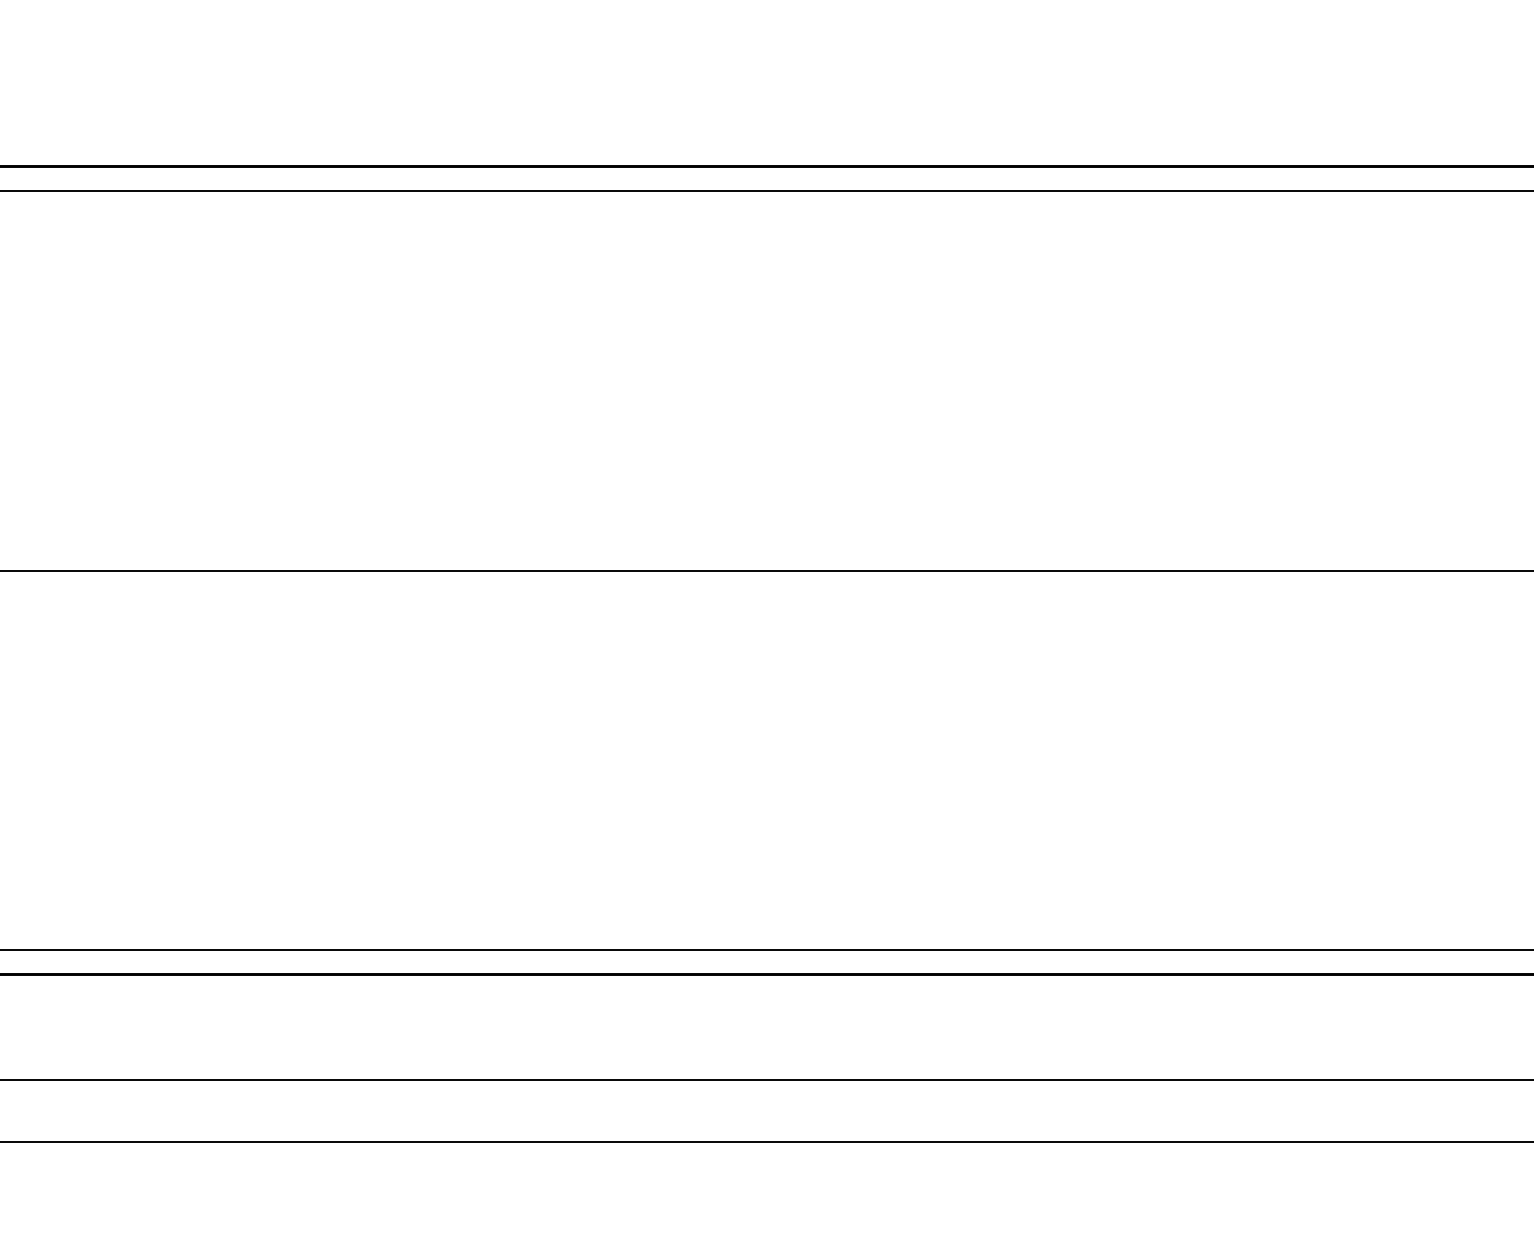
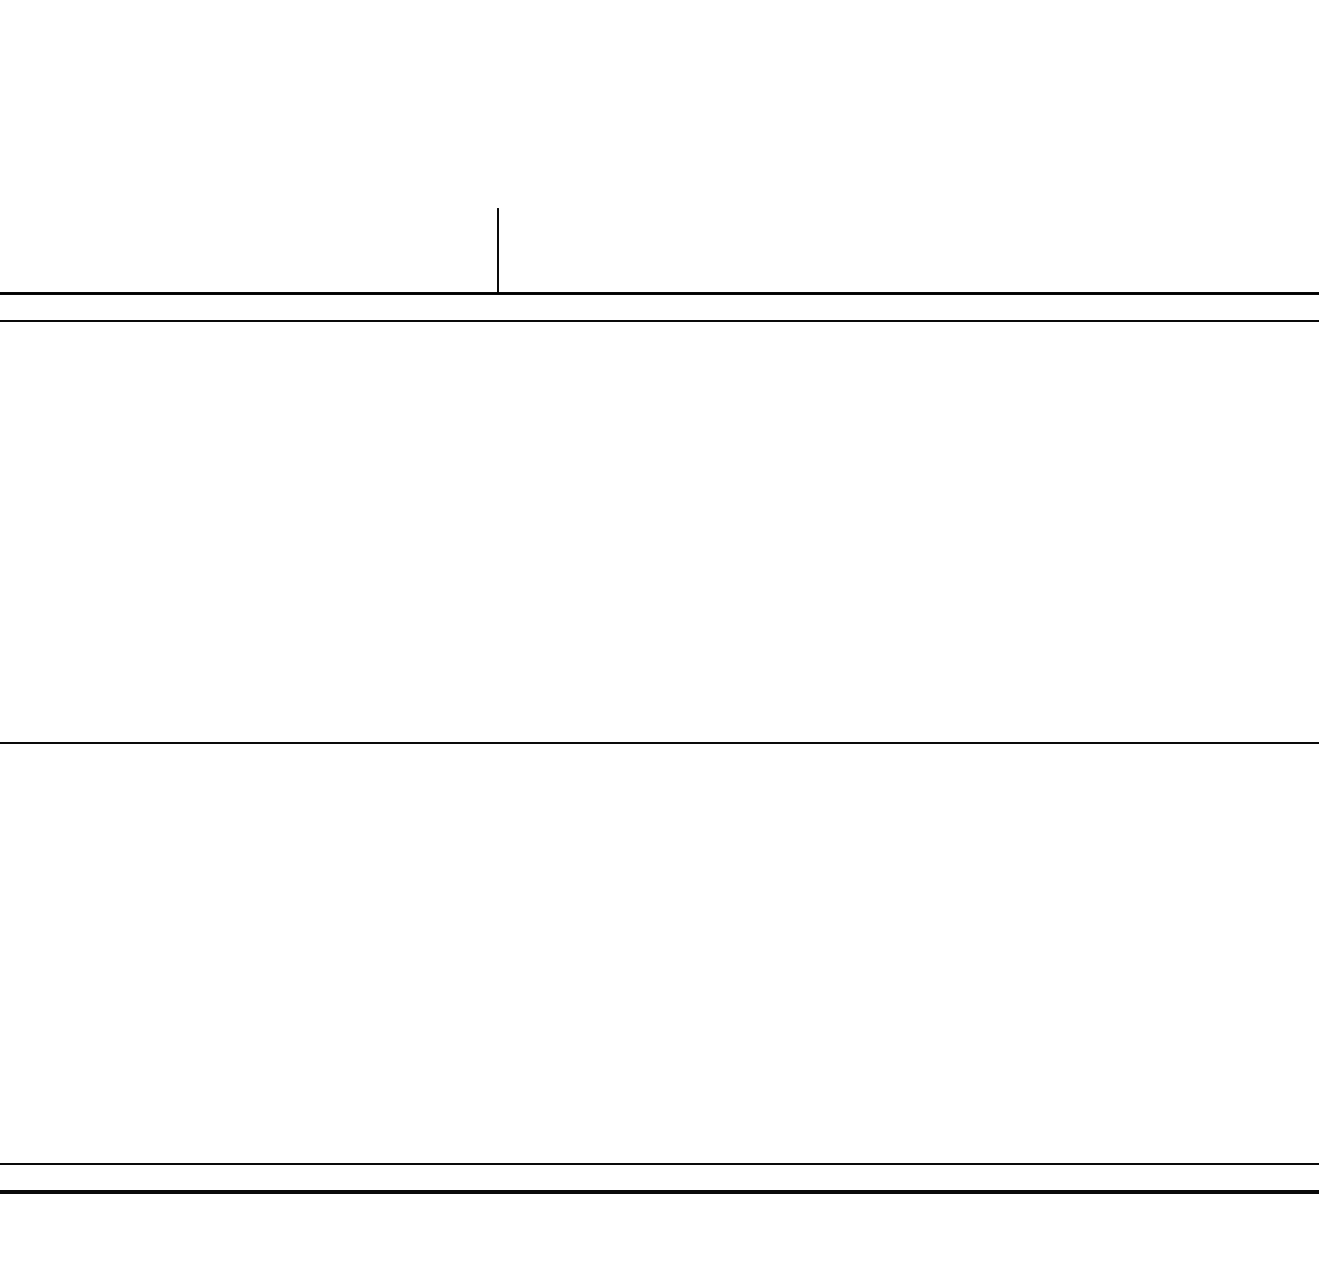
line: (744, 127) -> (497, 250), added

